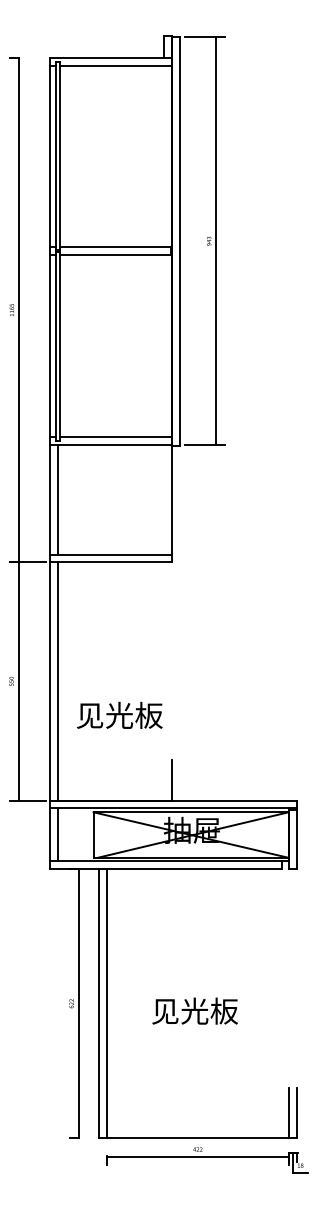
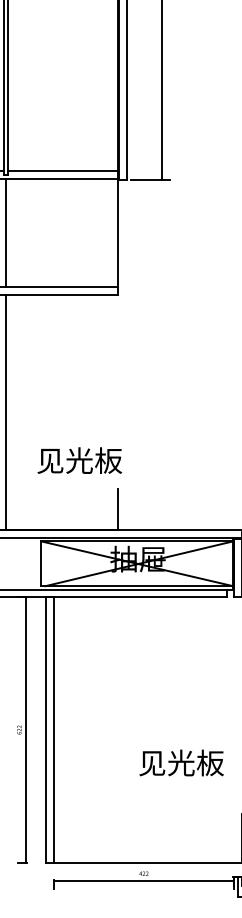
text: (119, 714) -> (79, 459), moved
line: (58, 834) -> (6, 563), removed
text: (194, 1010) -> (180, 762), moved
line: (289, 1113) -> (234, 838), removed

